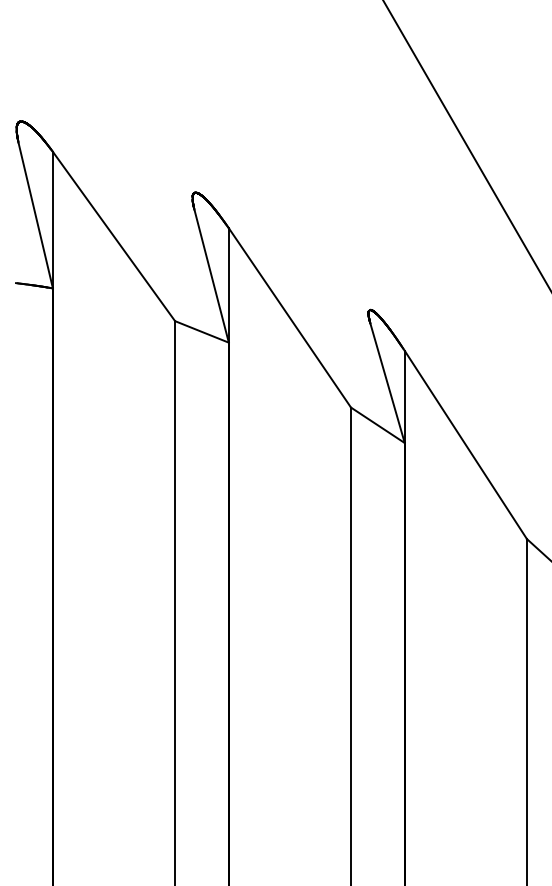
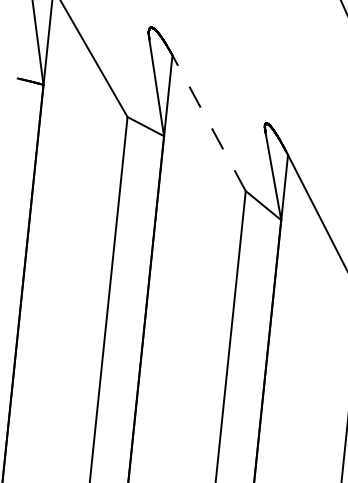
line: (289, 317) -> (208, 122), solid -> dashed

